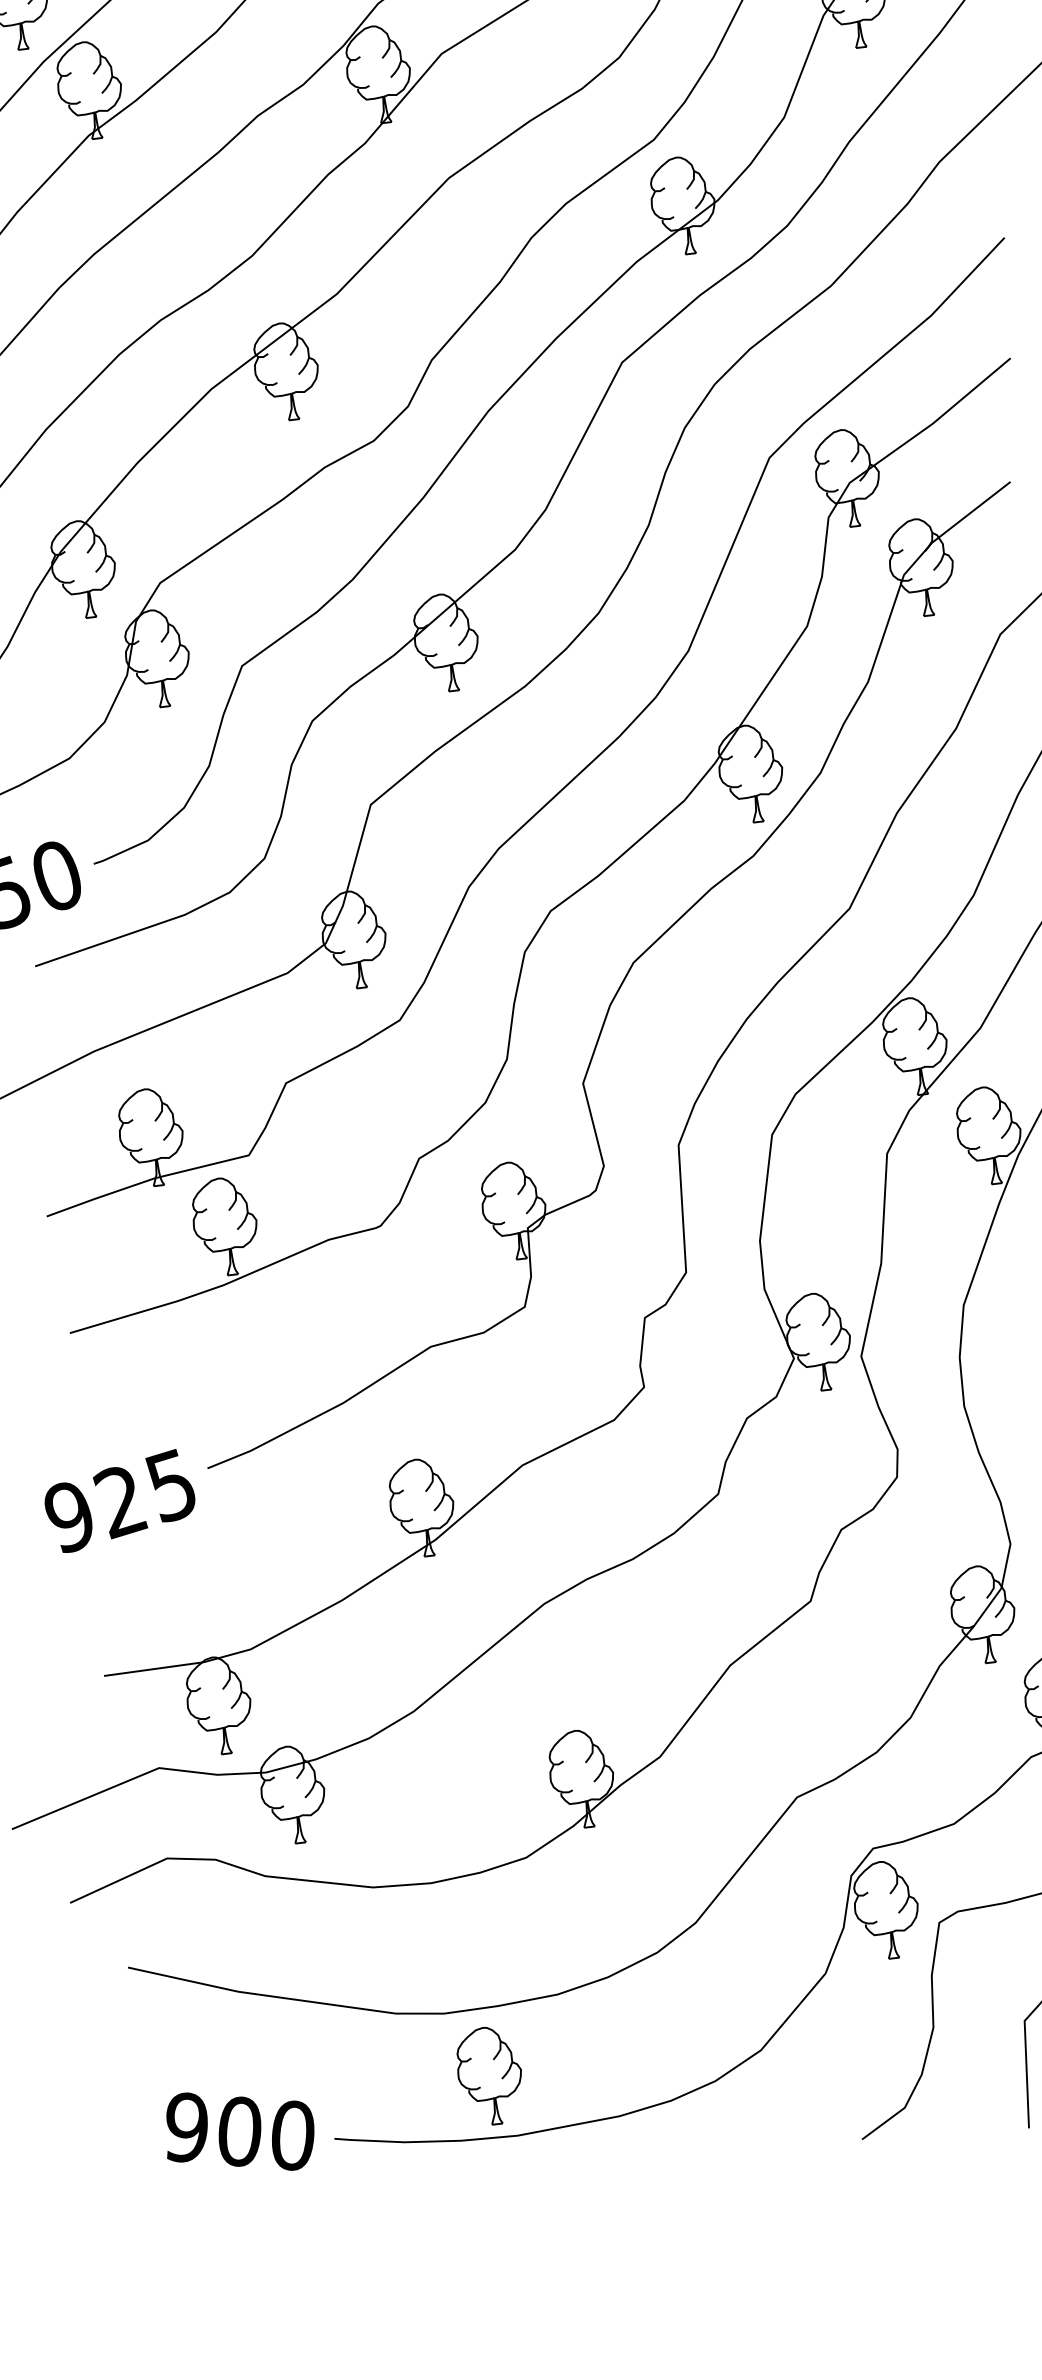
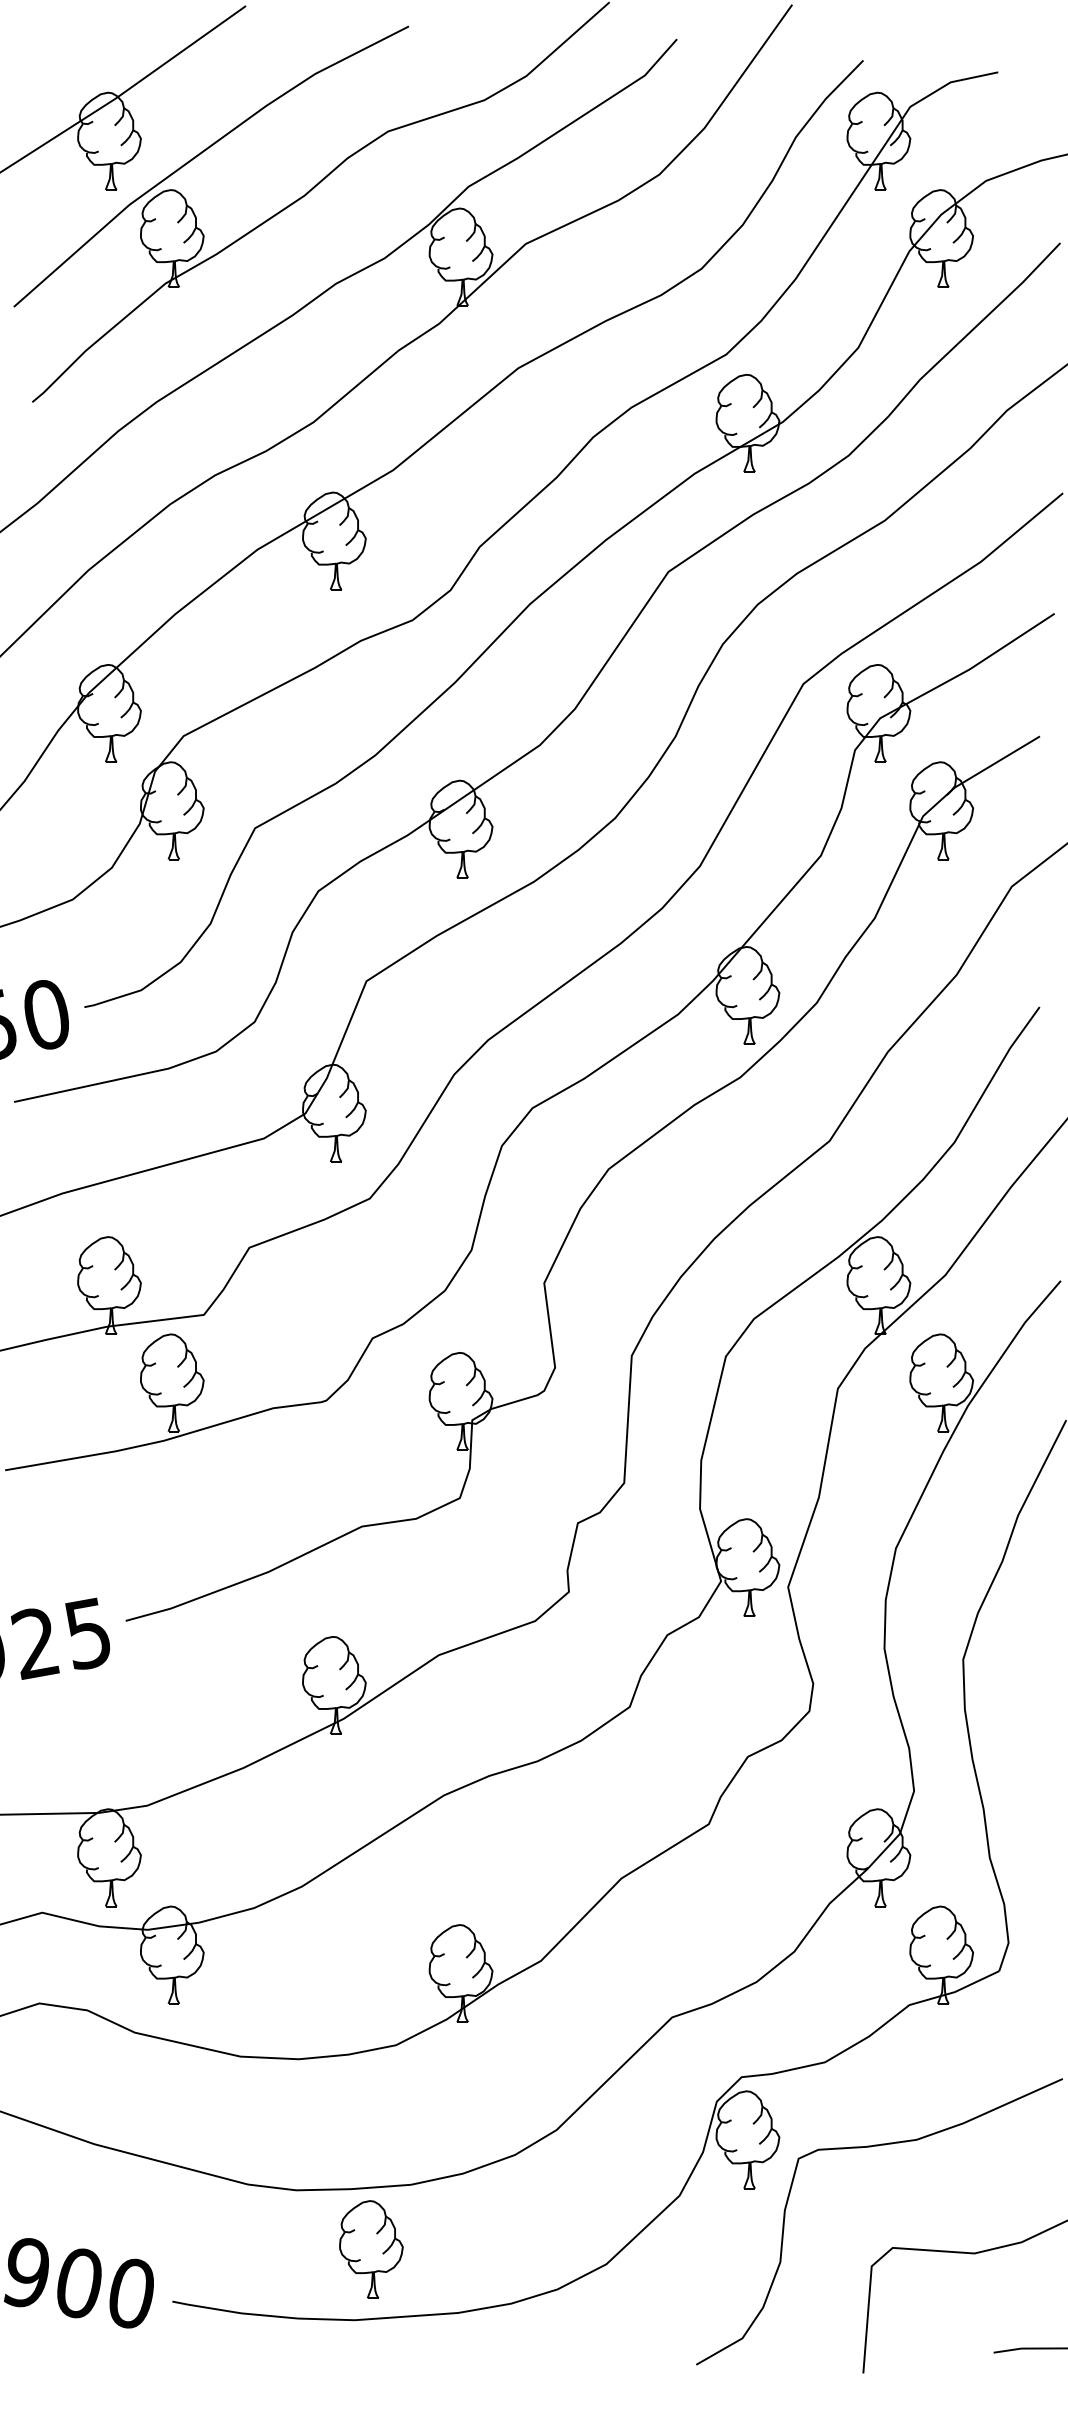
part: (490, 2075) -> (371, 2249), moved

